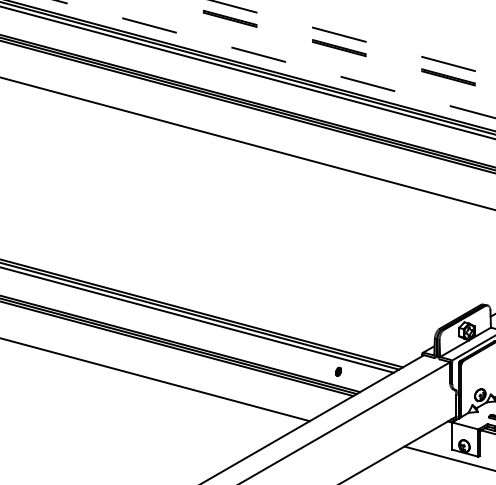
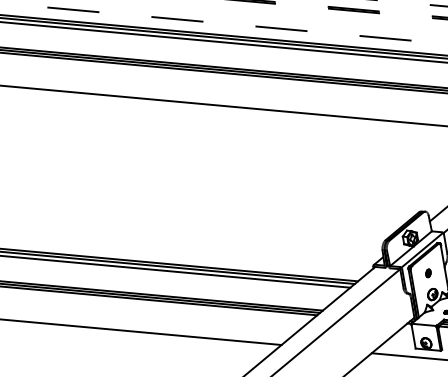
part: (338, 371) -> (428, 273), moved

